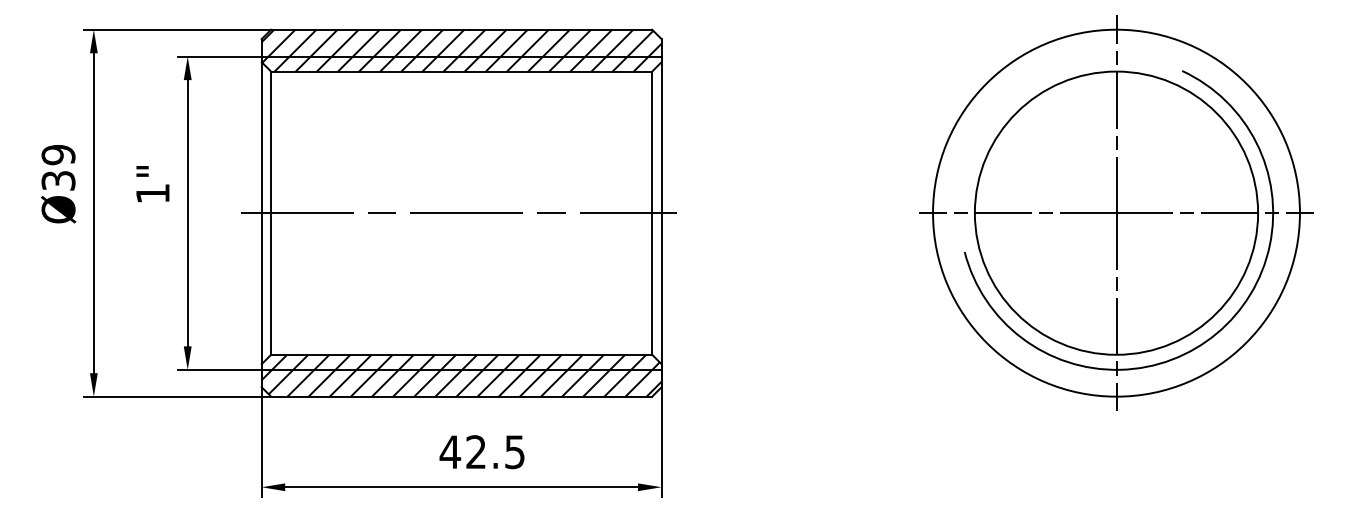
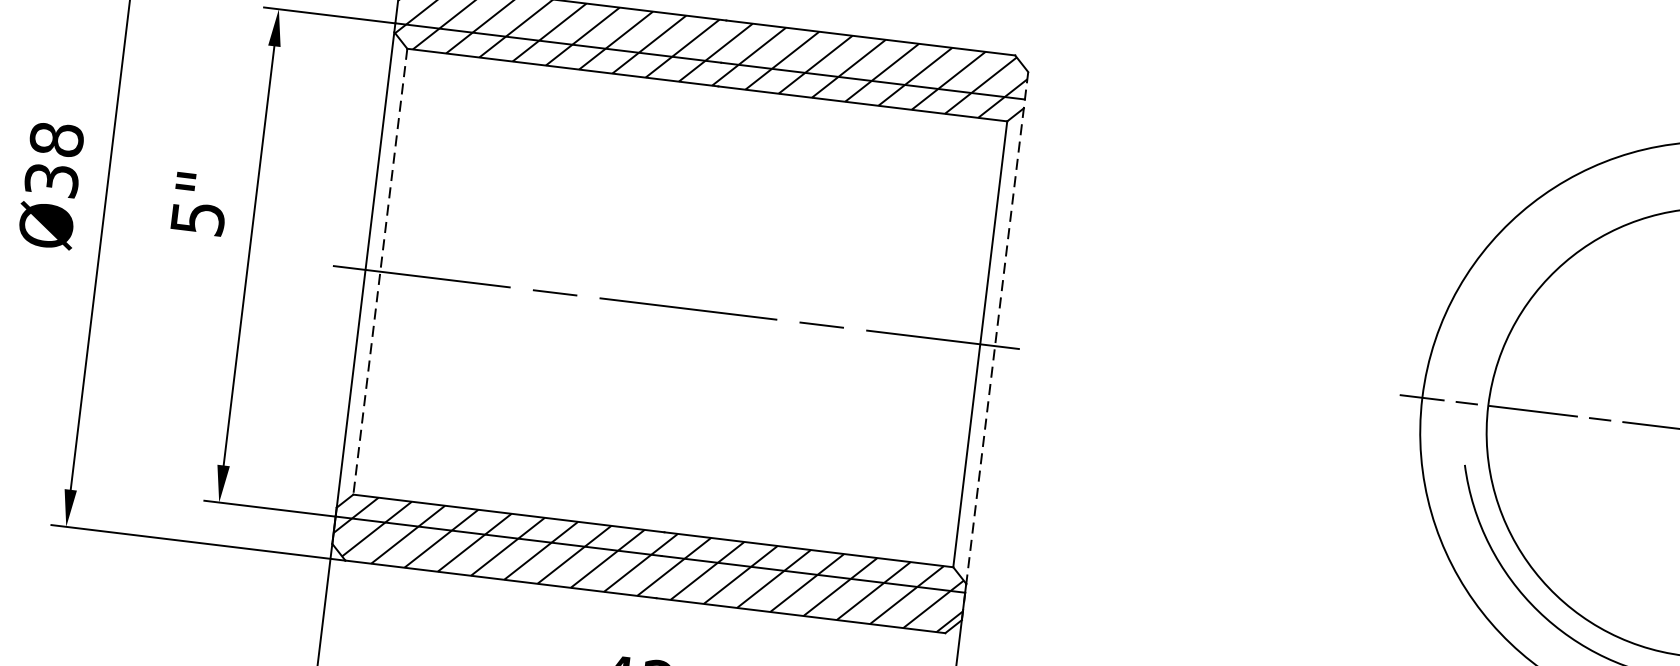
text: (58, 154) -> (56, 138), Ø39 -> Ø38
text: (152, 193) -> (197, 218), 1" -> 5"
line: (661, 212) -> (995, 344), solid -> dashed
line: (271, 213) -> (380, 272), solid -> dashed

